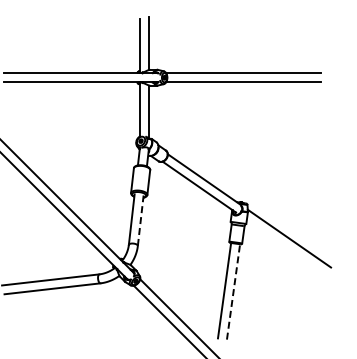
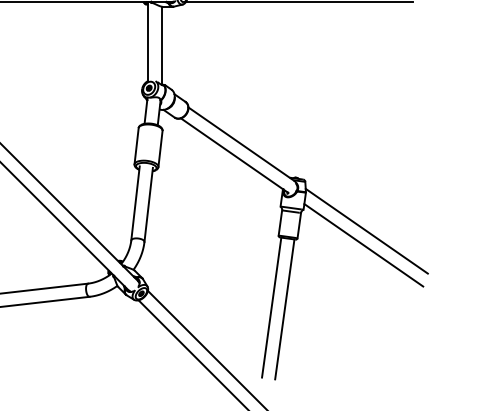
line: (140, 220) -> (148, 204), dashed -> solid
line: (286, 248) -> (362, 245), added
line: (233, 291) -> (284, 308), dashed -> solid

